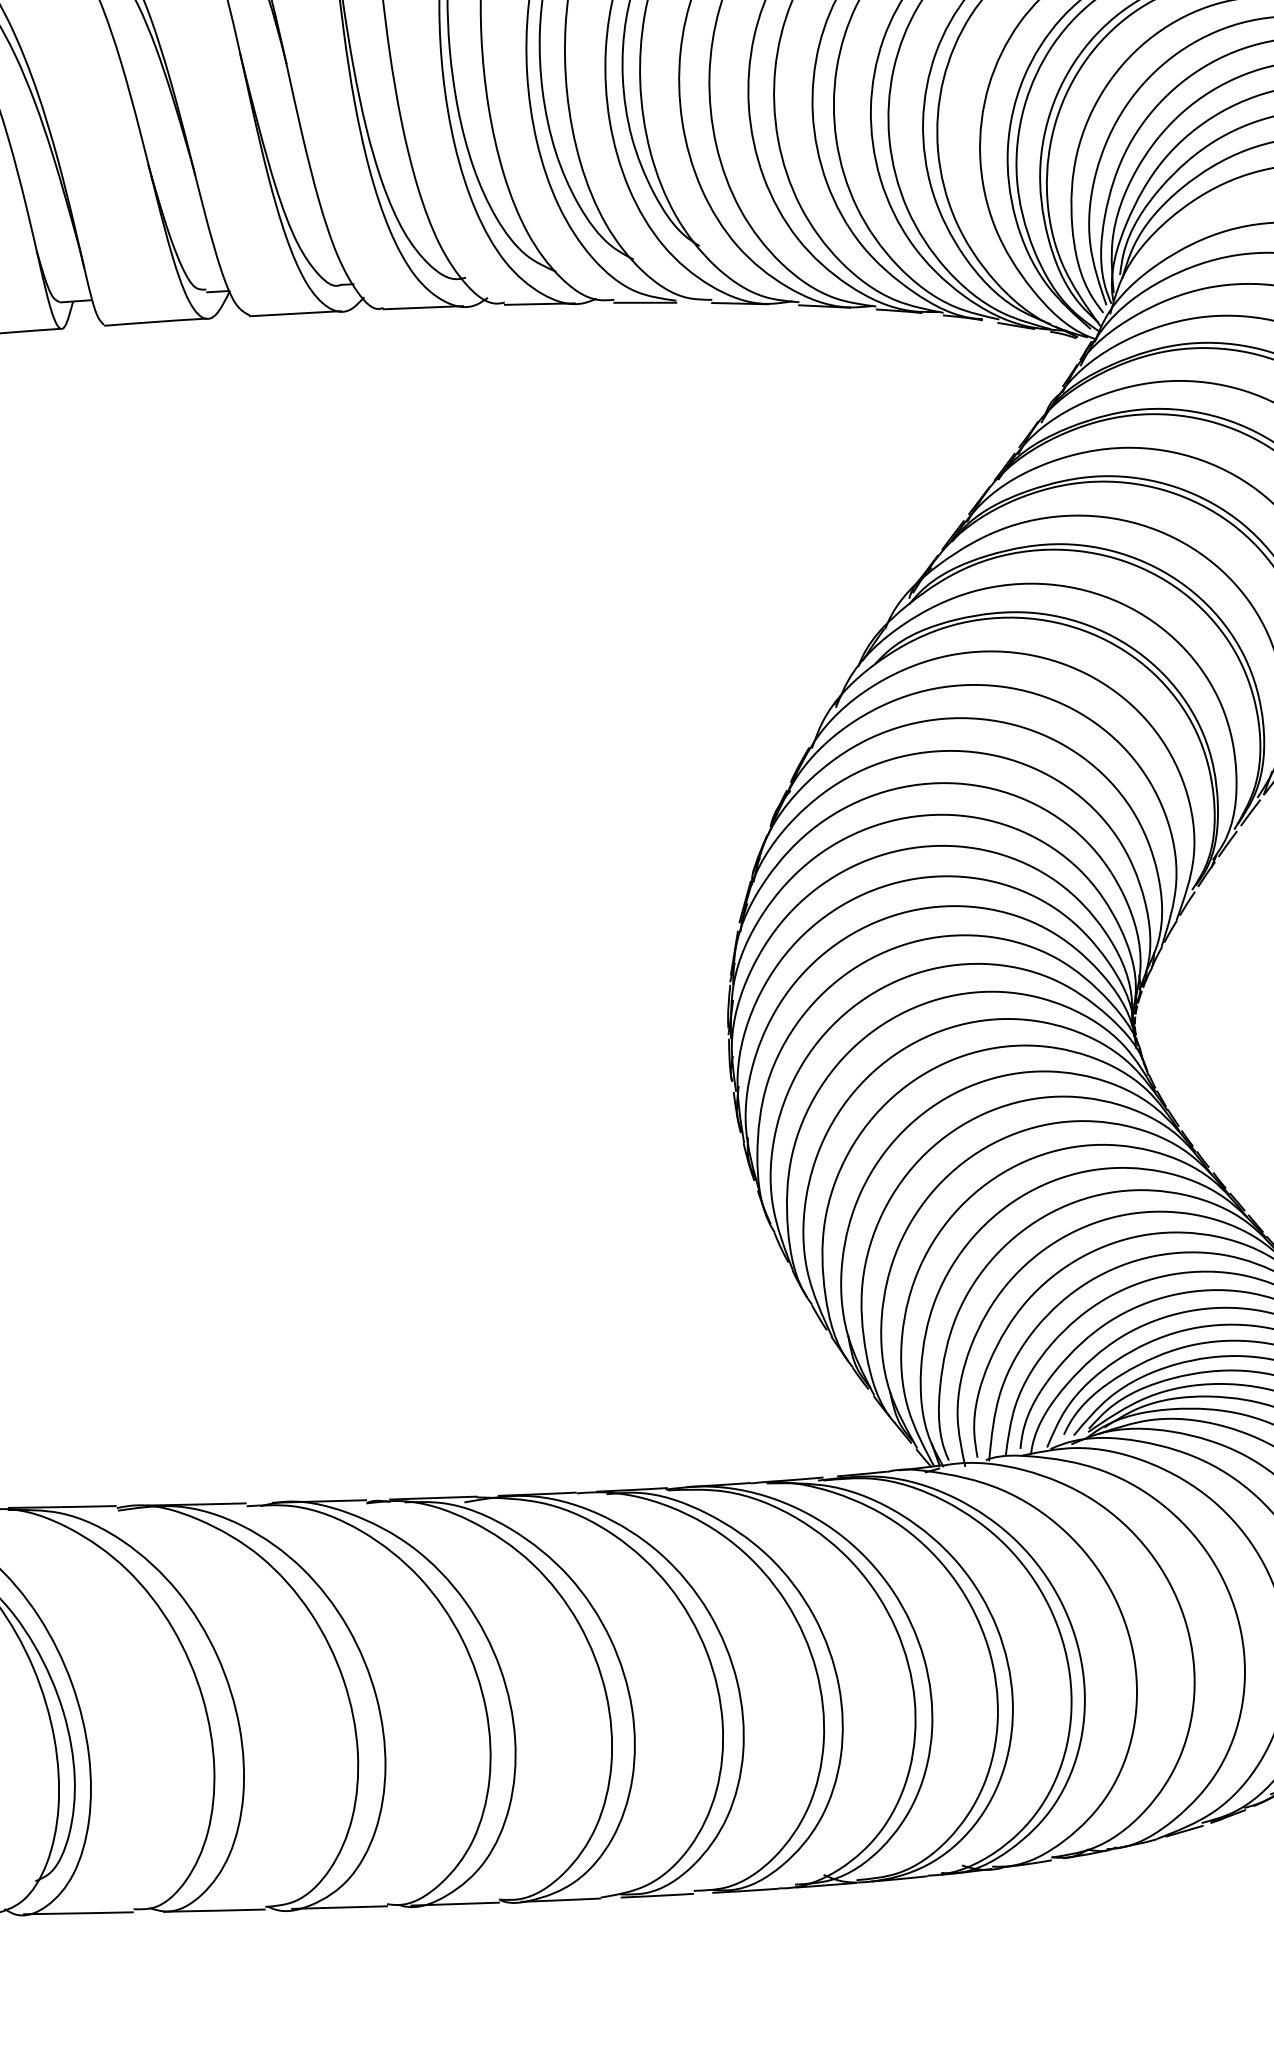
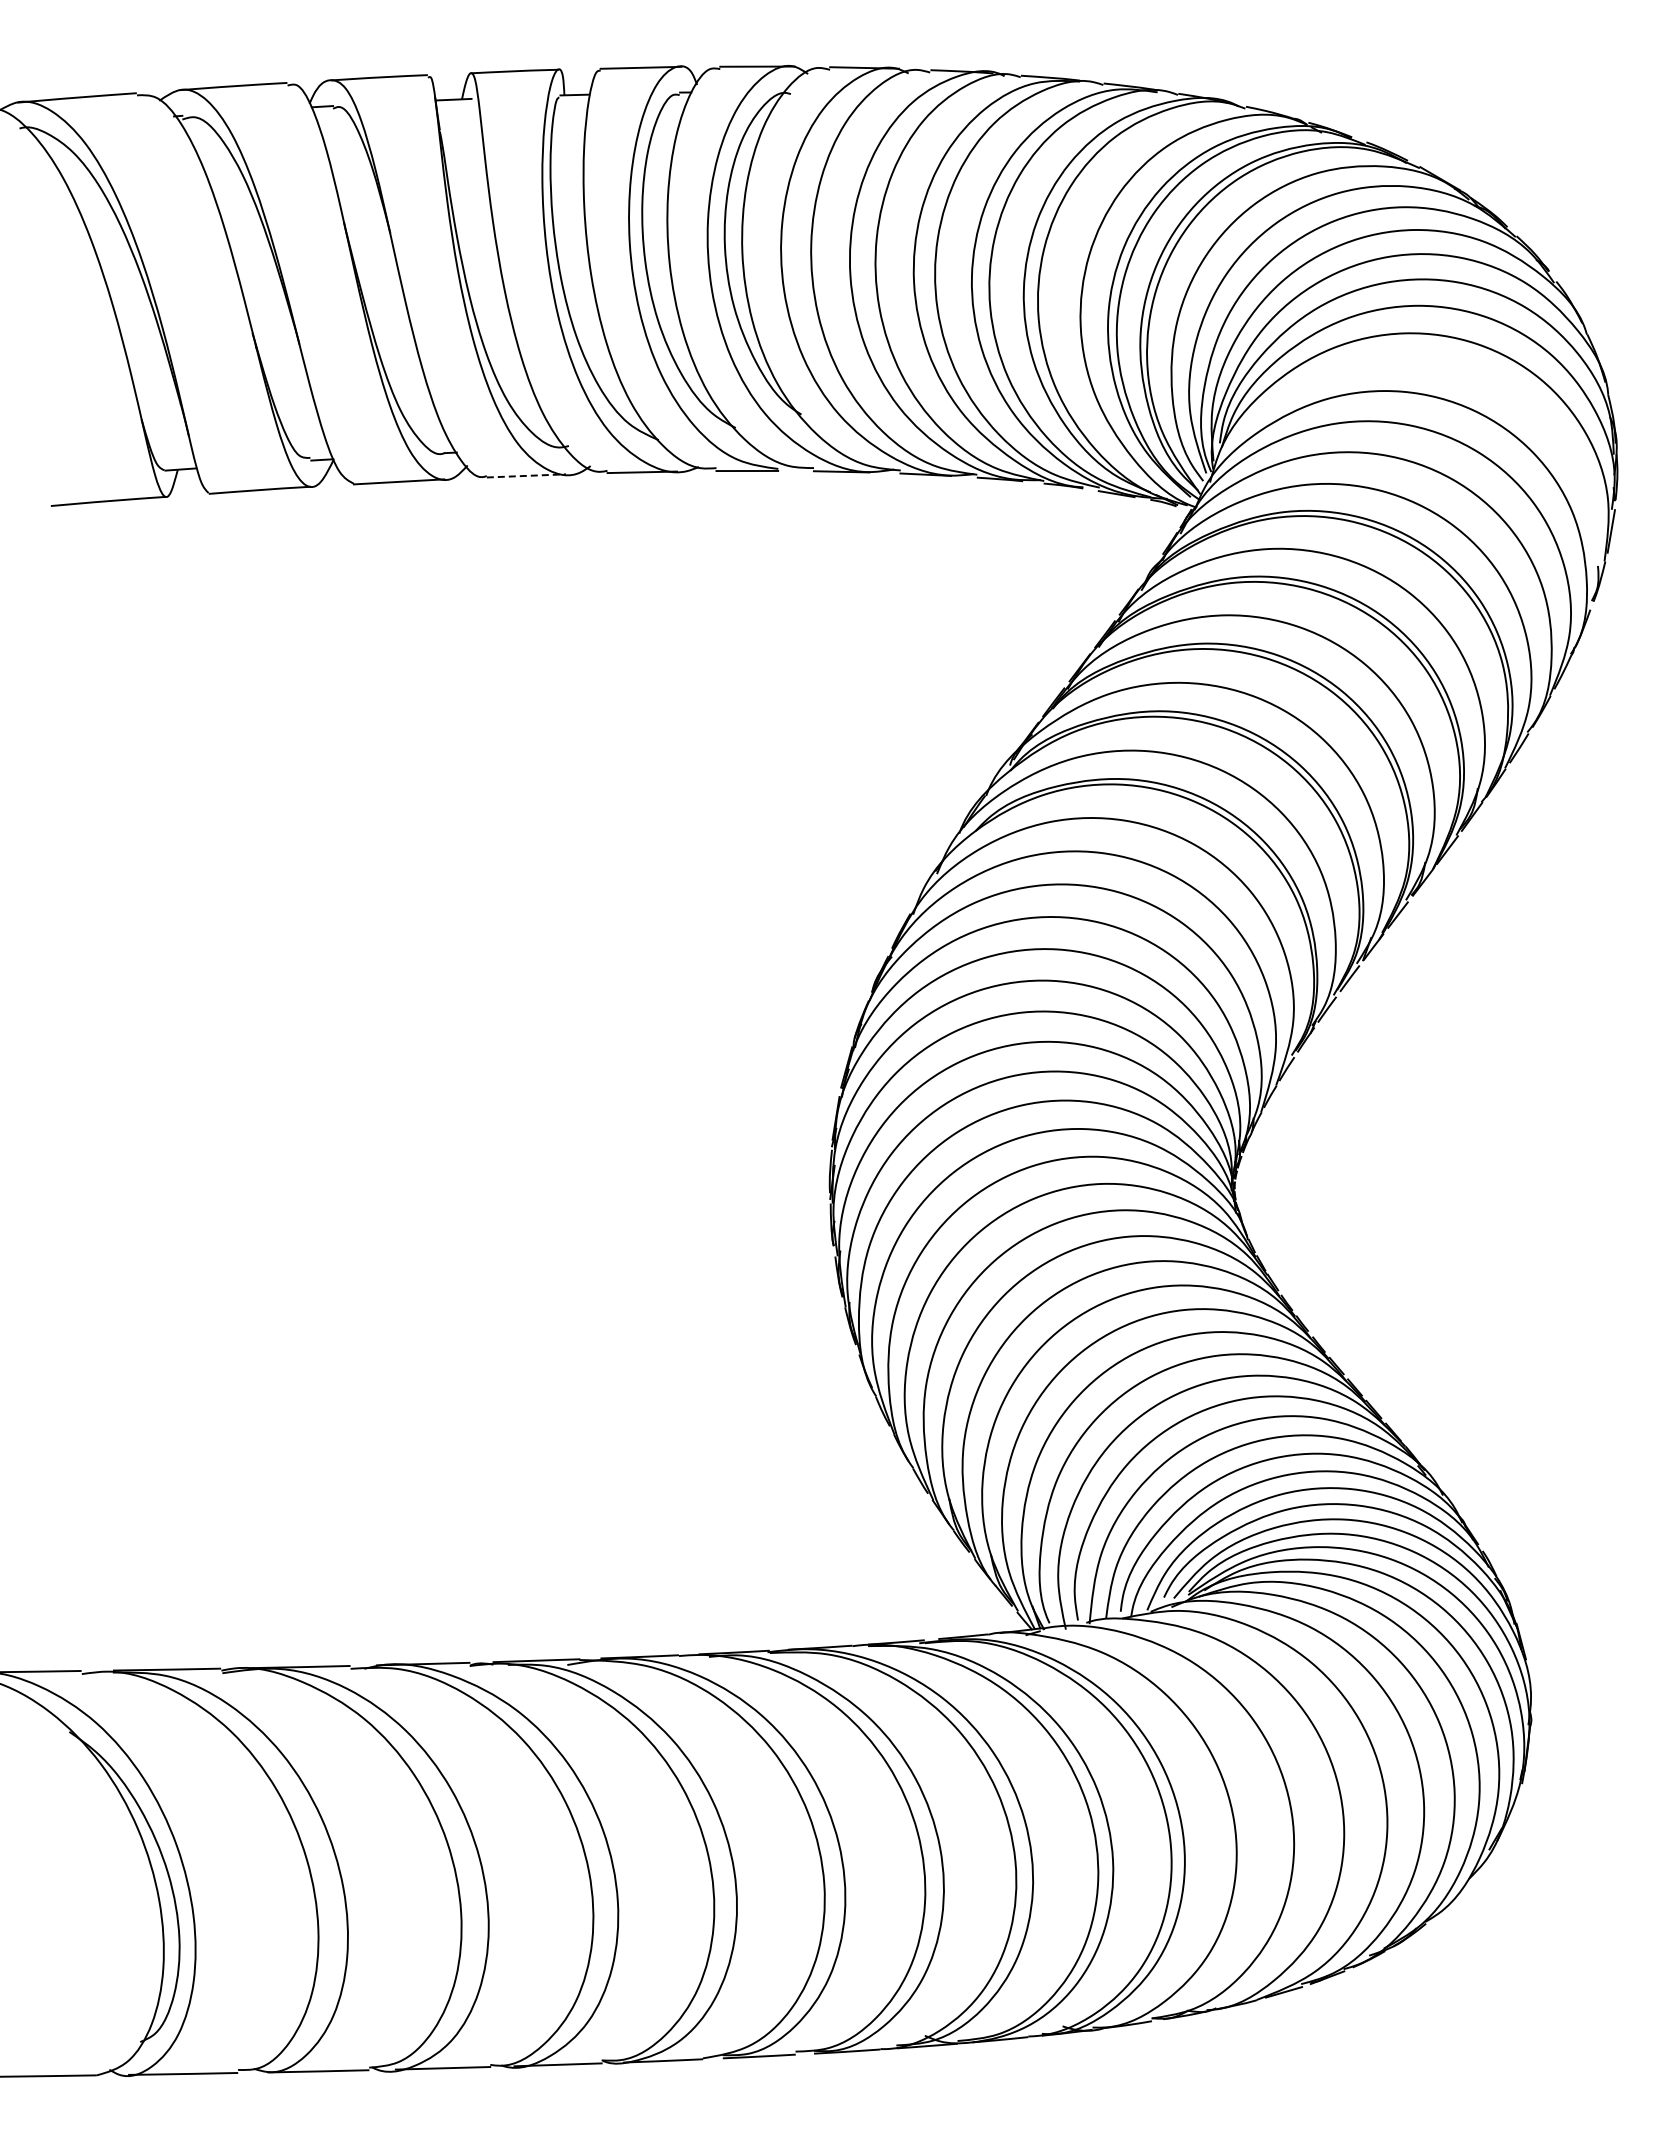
line: (423, 307) -> (526, 475), solid -> dashed

